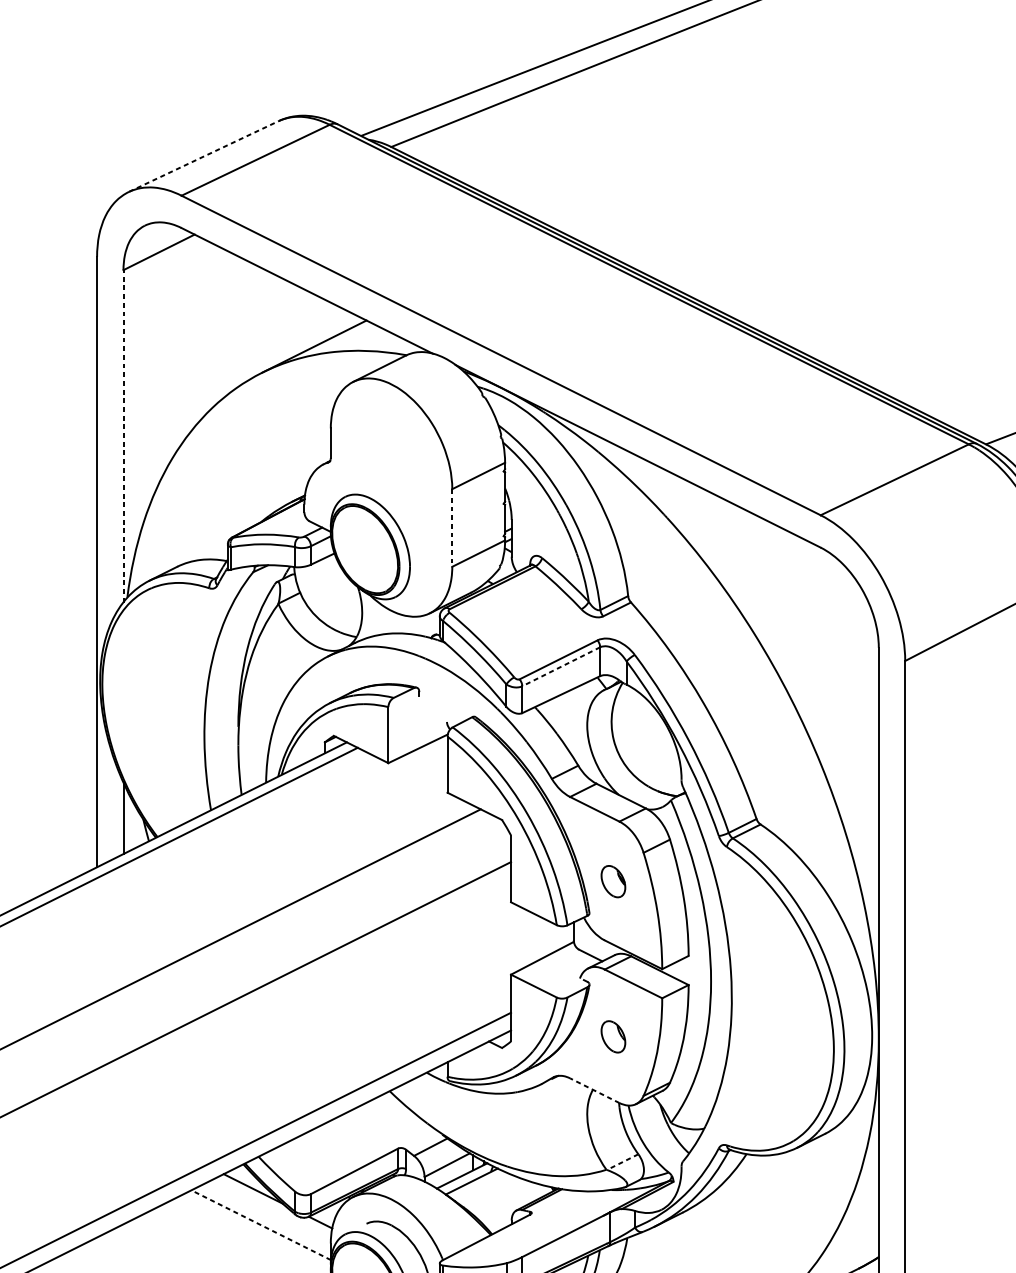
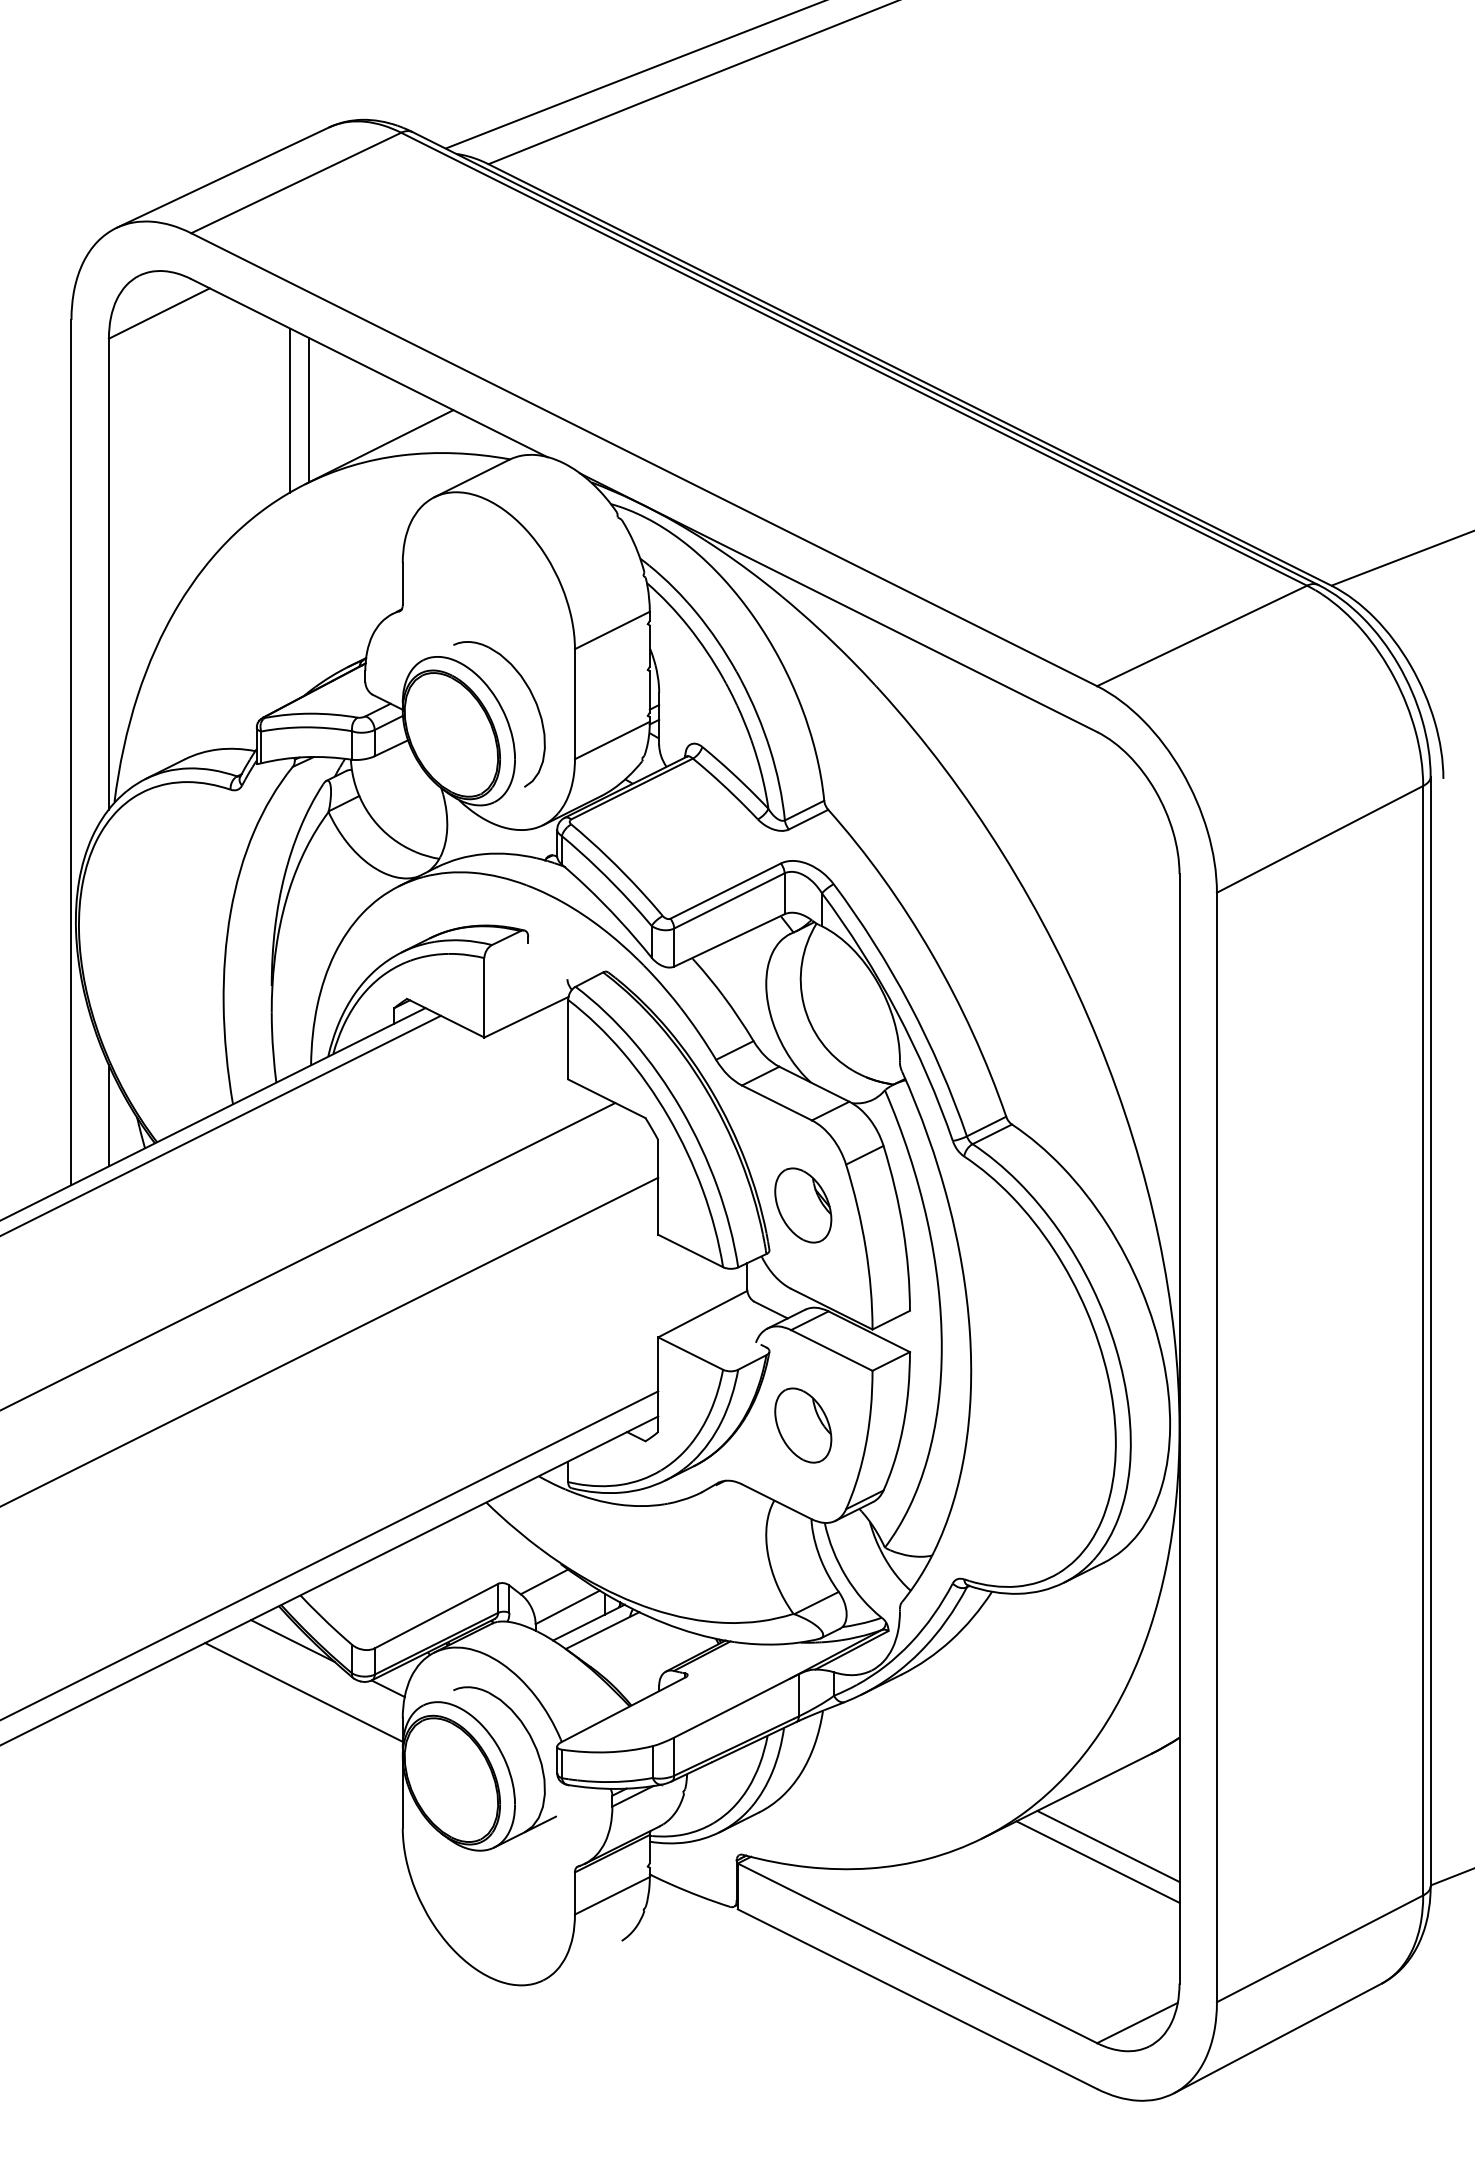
line: (204, 156) -> (223, 177), dashed -> solid
line: (251, 320) -> (290, 410), added
line: (265, 320) -> (309, 410), added
line: (123, 436) -> (108, 574), dashed -> solid
part: (423, 526) -> (534, 702), added
line: (451, 528) -> (574, 704), dashed -> solid
line: (561, 666) -> (729, 900), dashed -> solid
part: (613, 881) -> (803, 1205), size x1.67
part: (613, 1036) -> (803, 1425), size x1.67
line: (594, 1090) -> (776, 1501), dashed -> solid
line: (622, 1162) -> (816, 1603), dashed -> solid
line: (261, 1225) -> (304, 1692), dashed -> solid

